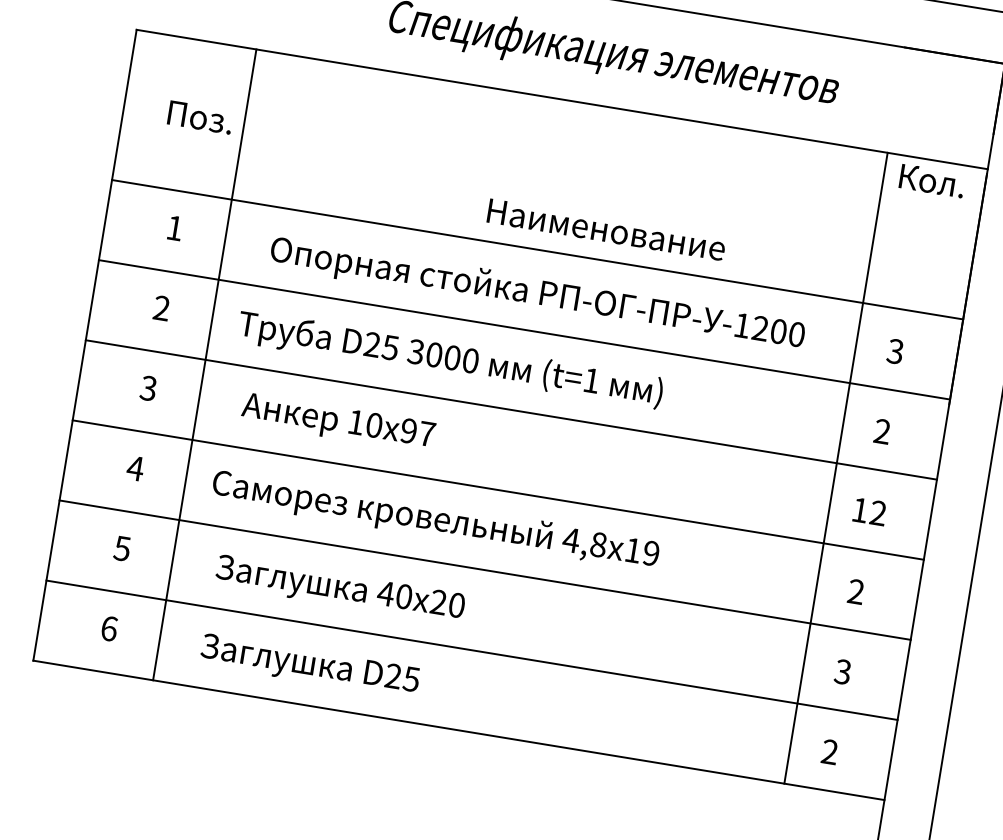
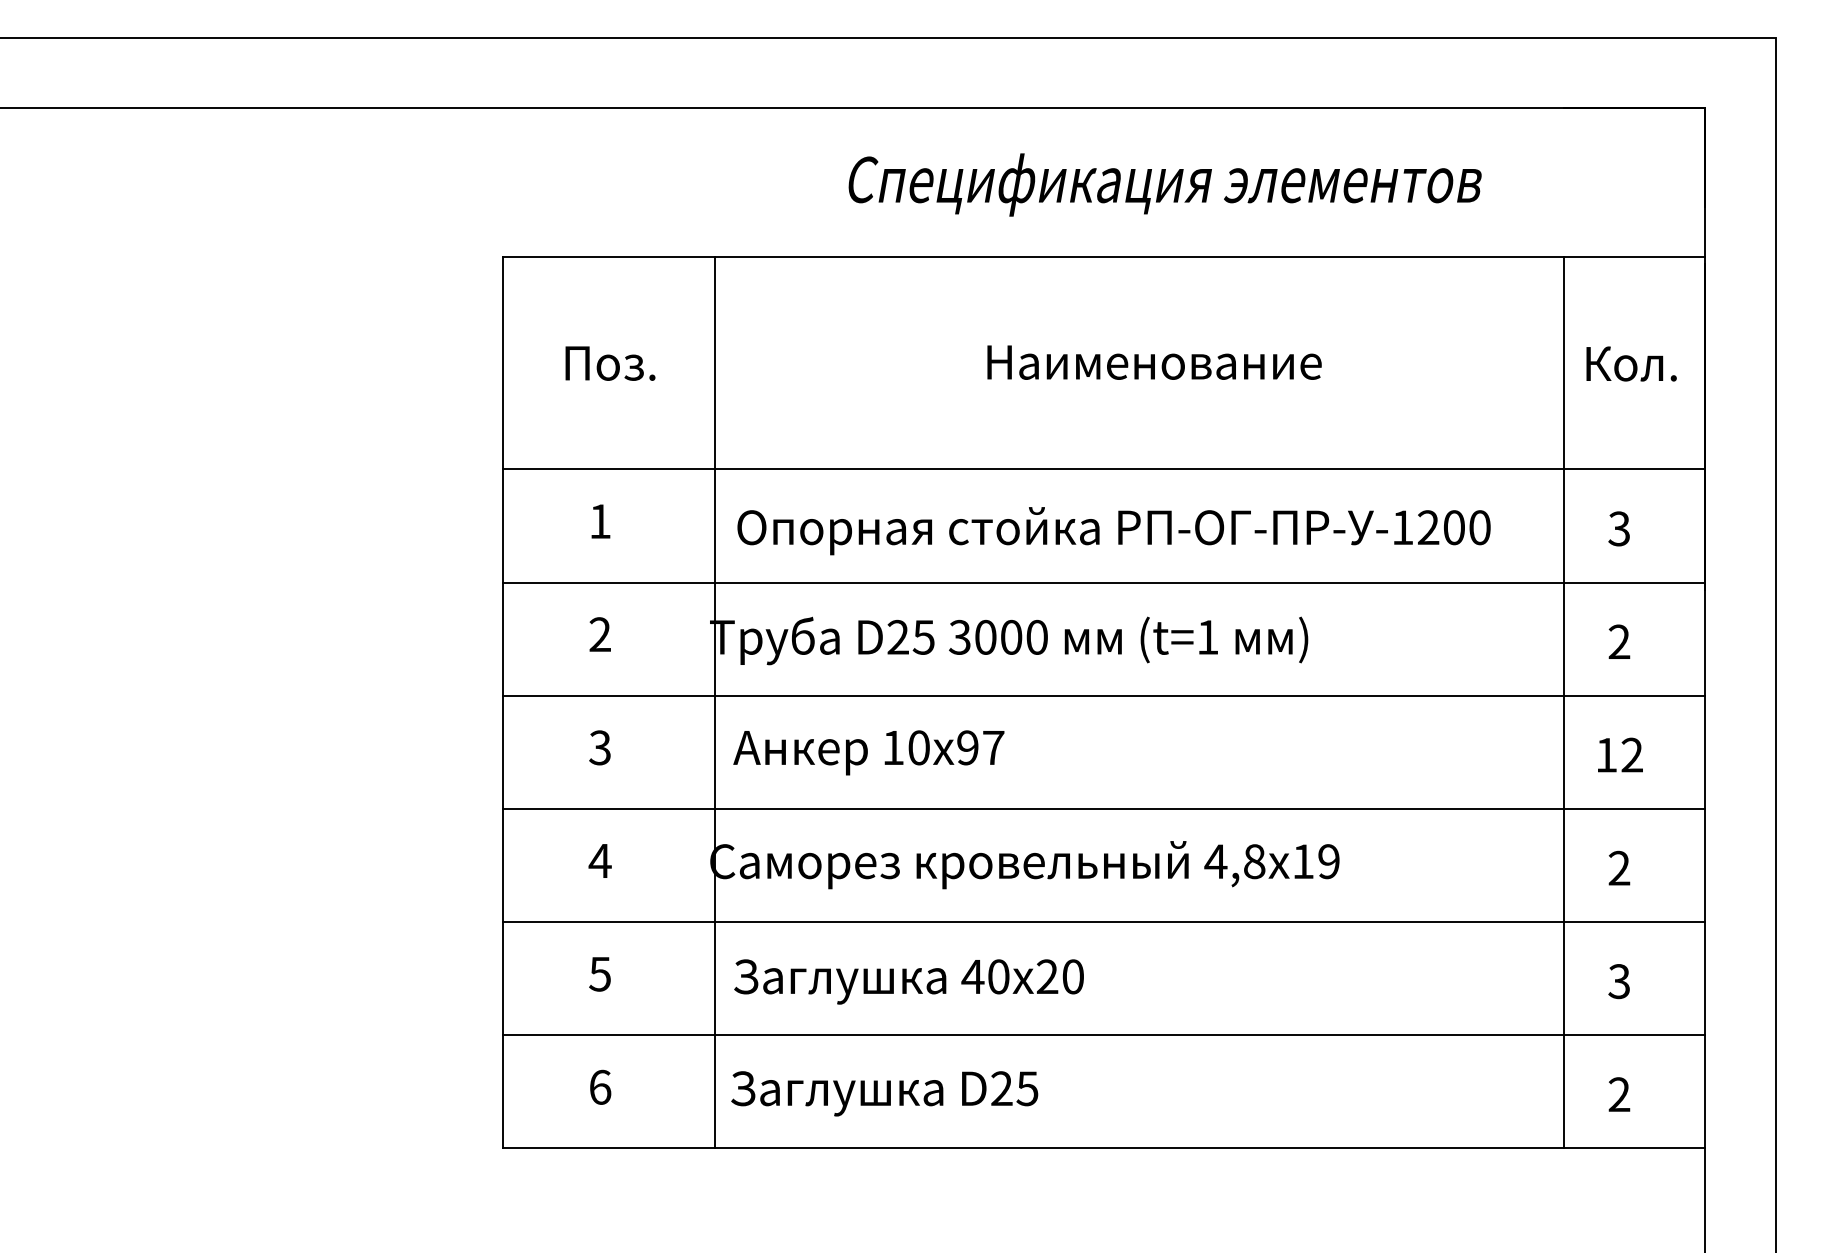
text: (932, 180) -> (1631, 363), moved
text: (606, 229) -> (1154, 362), moved
line: (205, 364) -> (715, 702), moved

